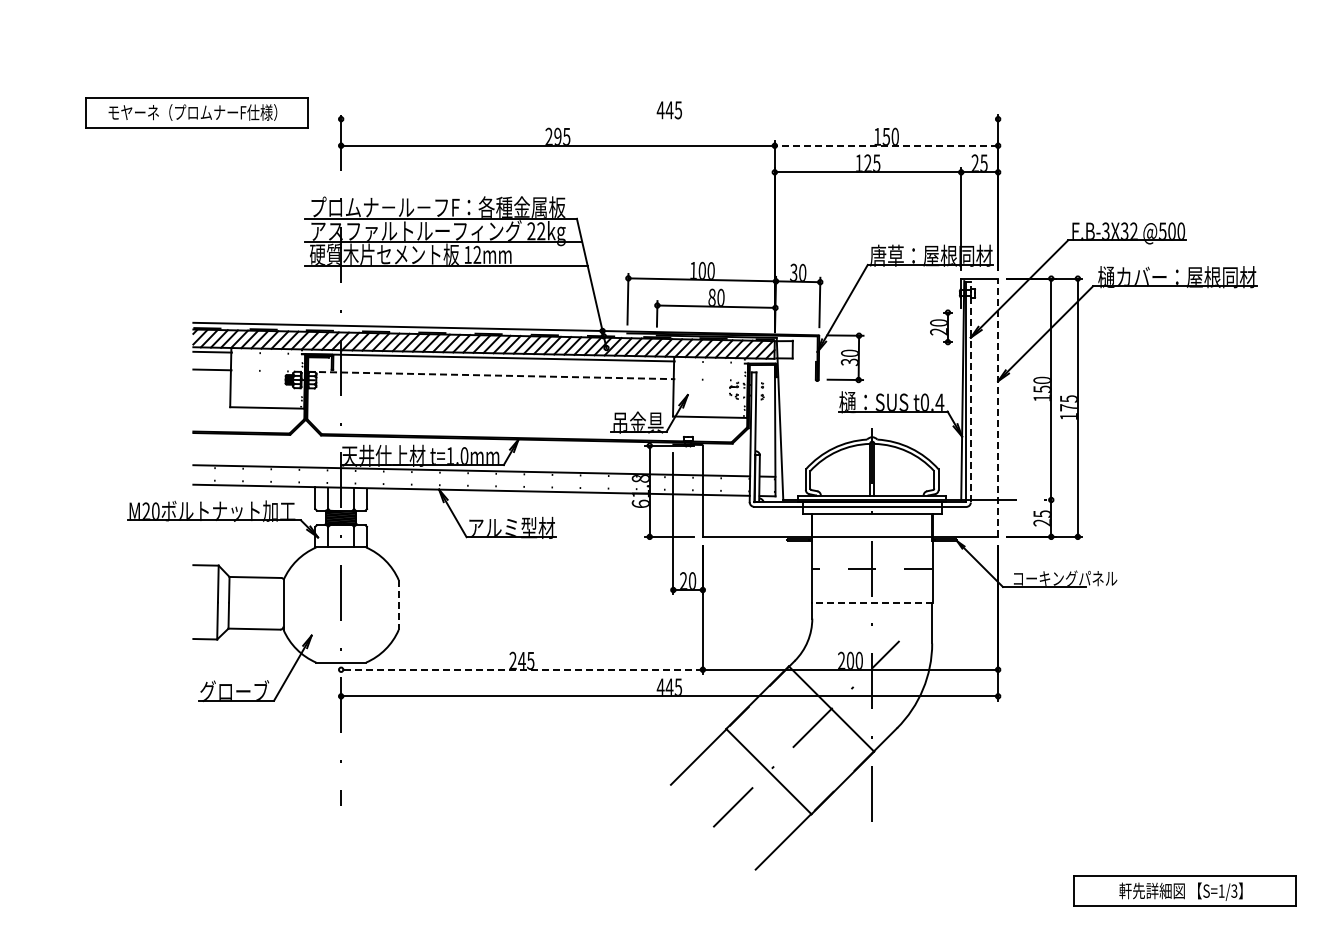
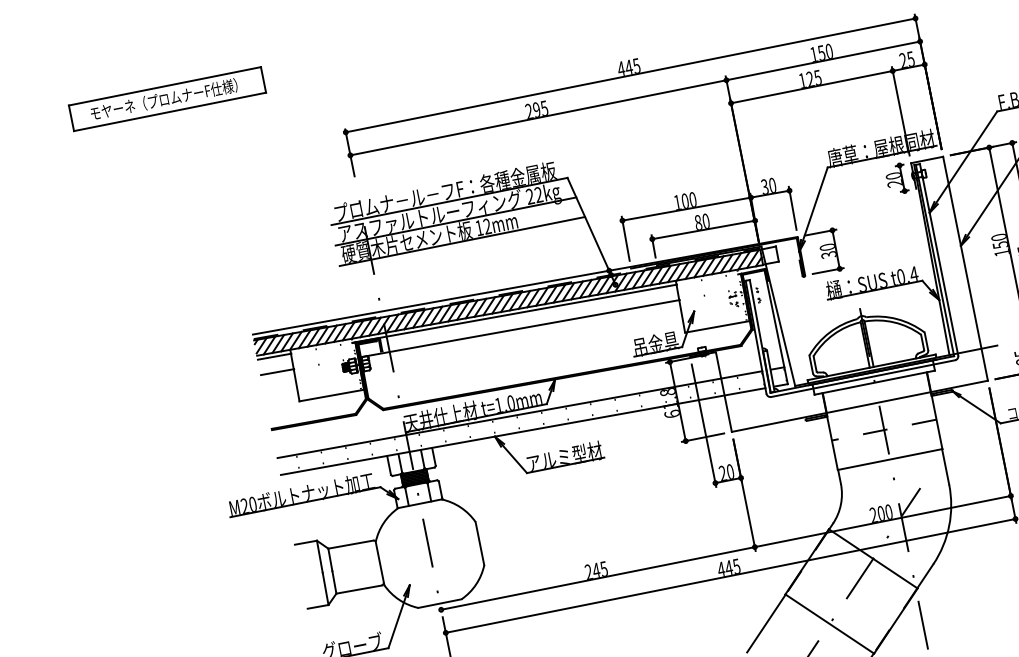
part: (196, 112) -> (167, 98), moved
line: (669, 119) -> (630, 75), added
line: (886, 145) -> (823, 60), dashed -> solid
part: (941, 327) -> (896, 179), moved
line: (490, 375) -> (519, 328), dashed -> solid
line: (970, 391) -> (938, 259), dashed -> solid
line: (998, 407) -> (965, 268), dashed -> solid
line: (871, 602) -> (889, 459), dashed -> solid
line: (398, 605) -> (479, 544), dashed -> solid
line: (522, 669) -> (598, 578), dashed -> solid

